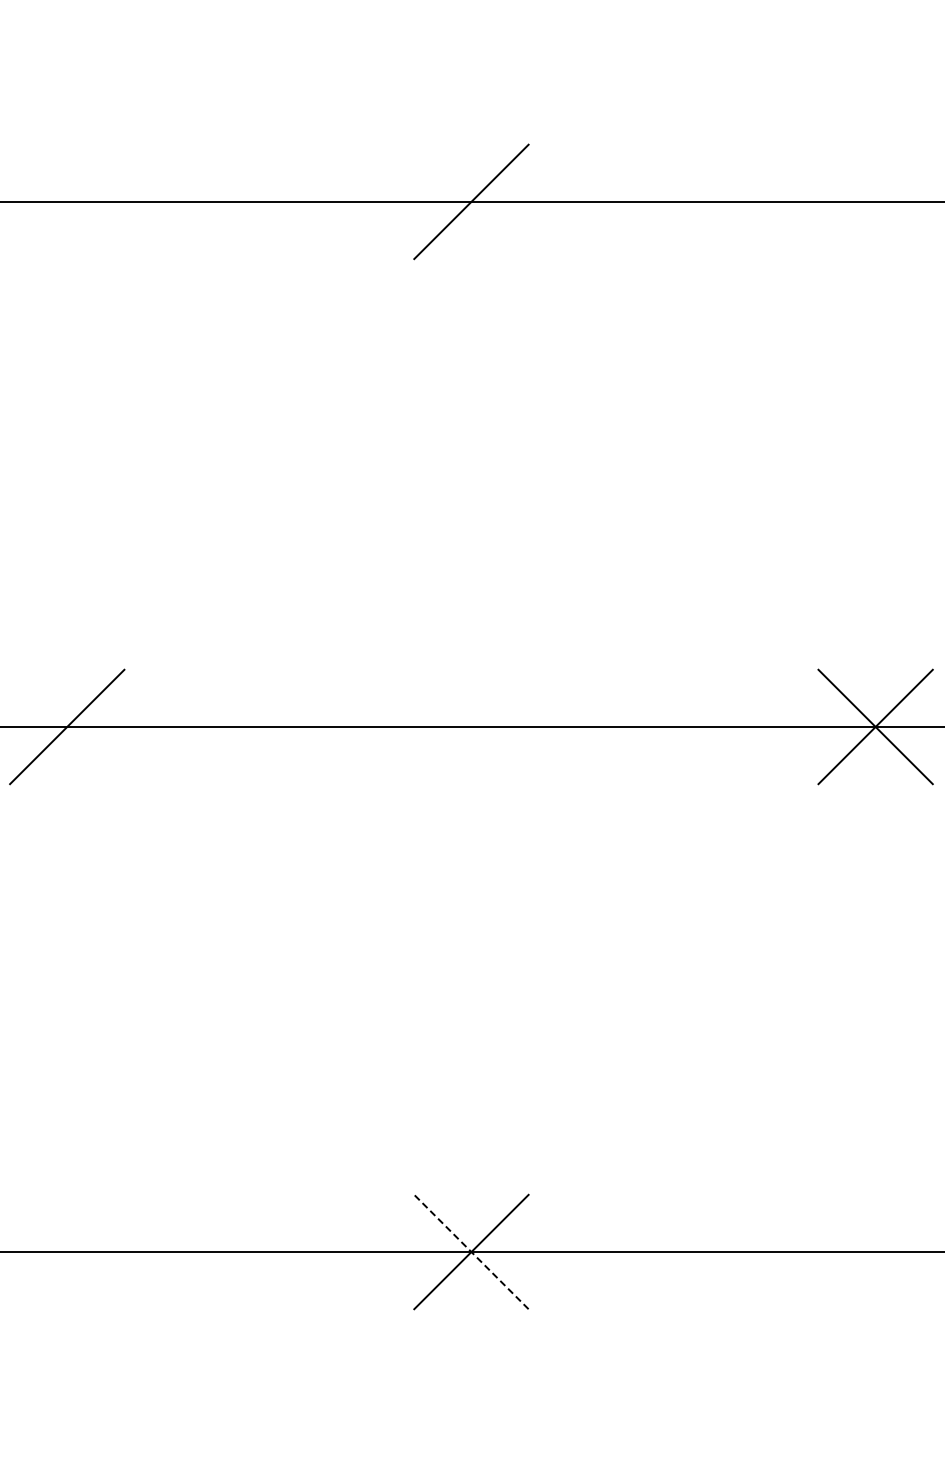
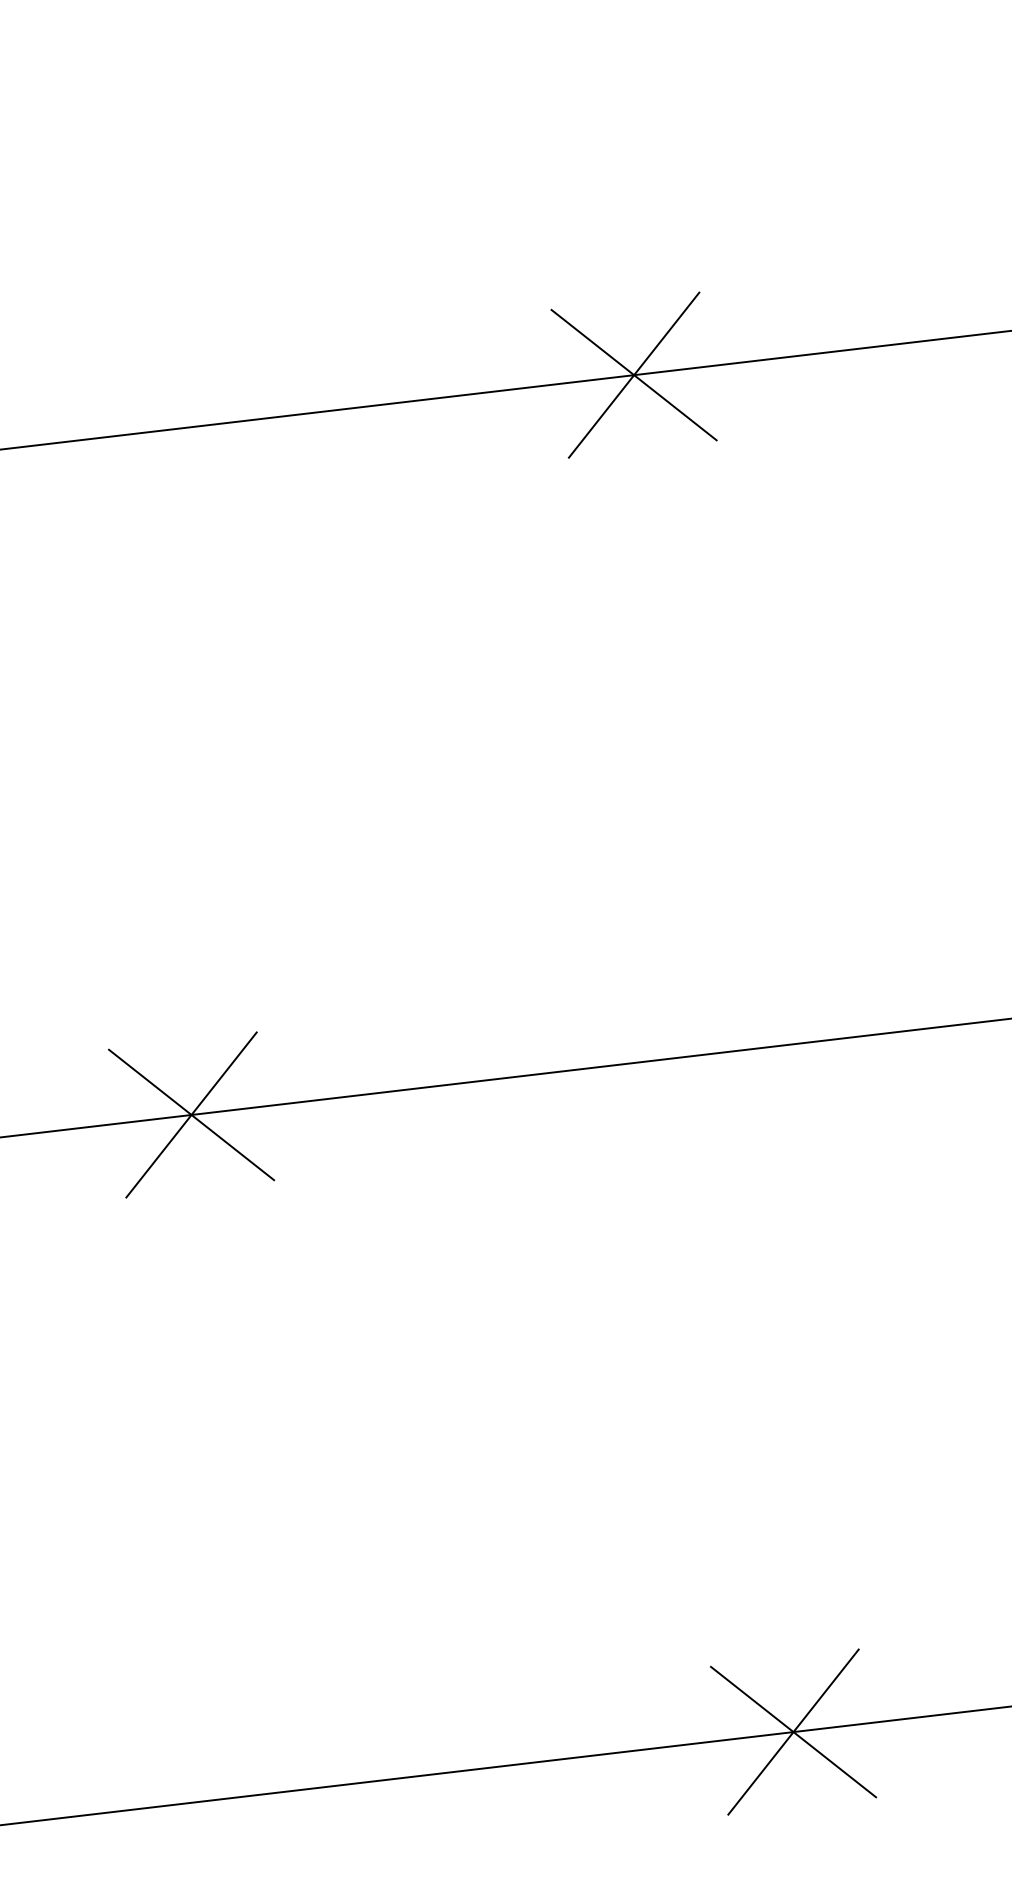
line: (471, 201) -> (634, 374), added
line: (67, 726) -> (191, 1114), added
line: (471, 1252) -> (793, 1732), dashed -> solid

